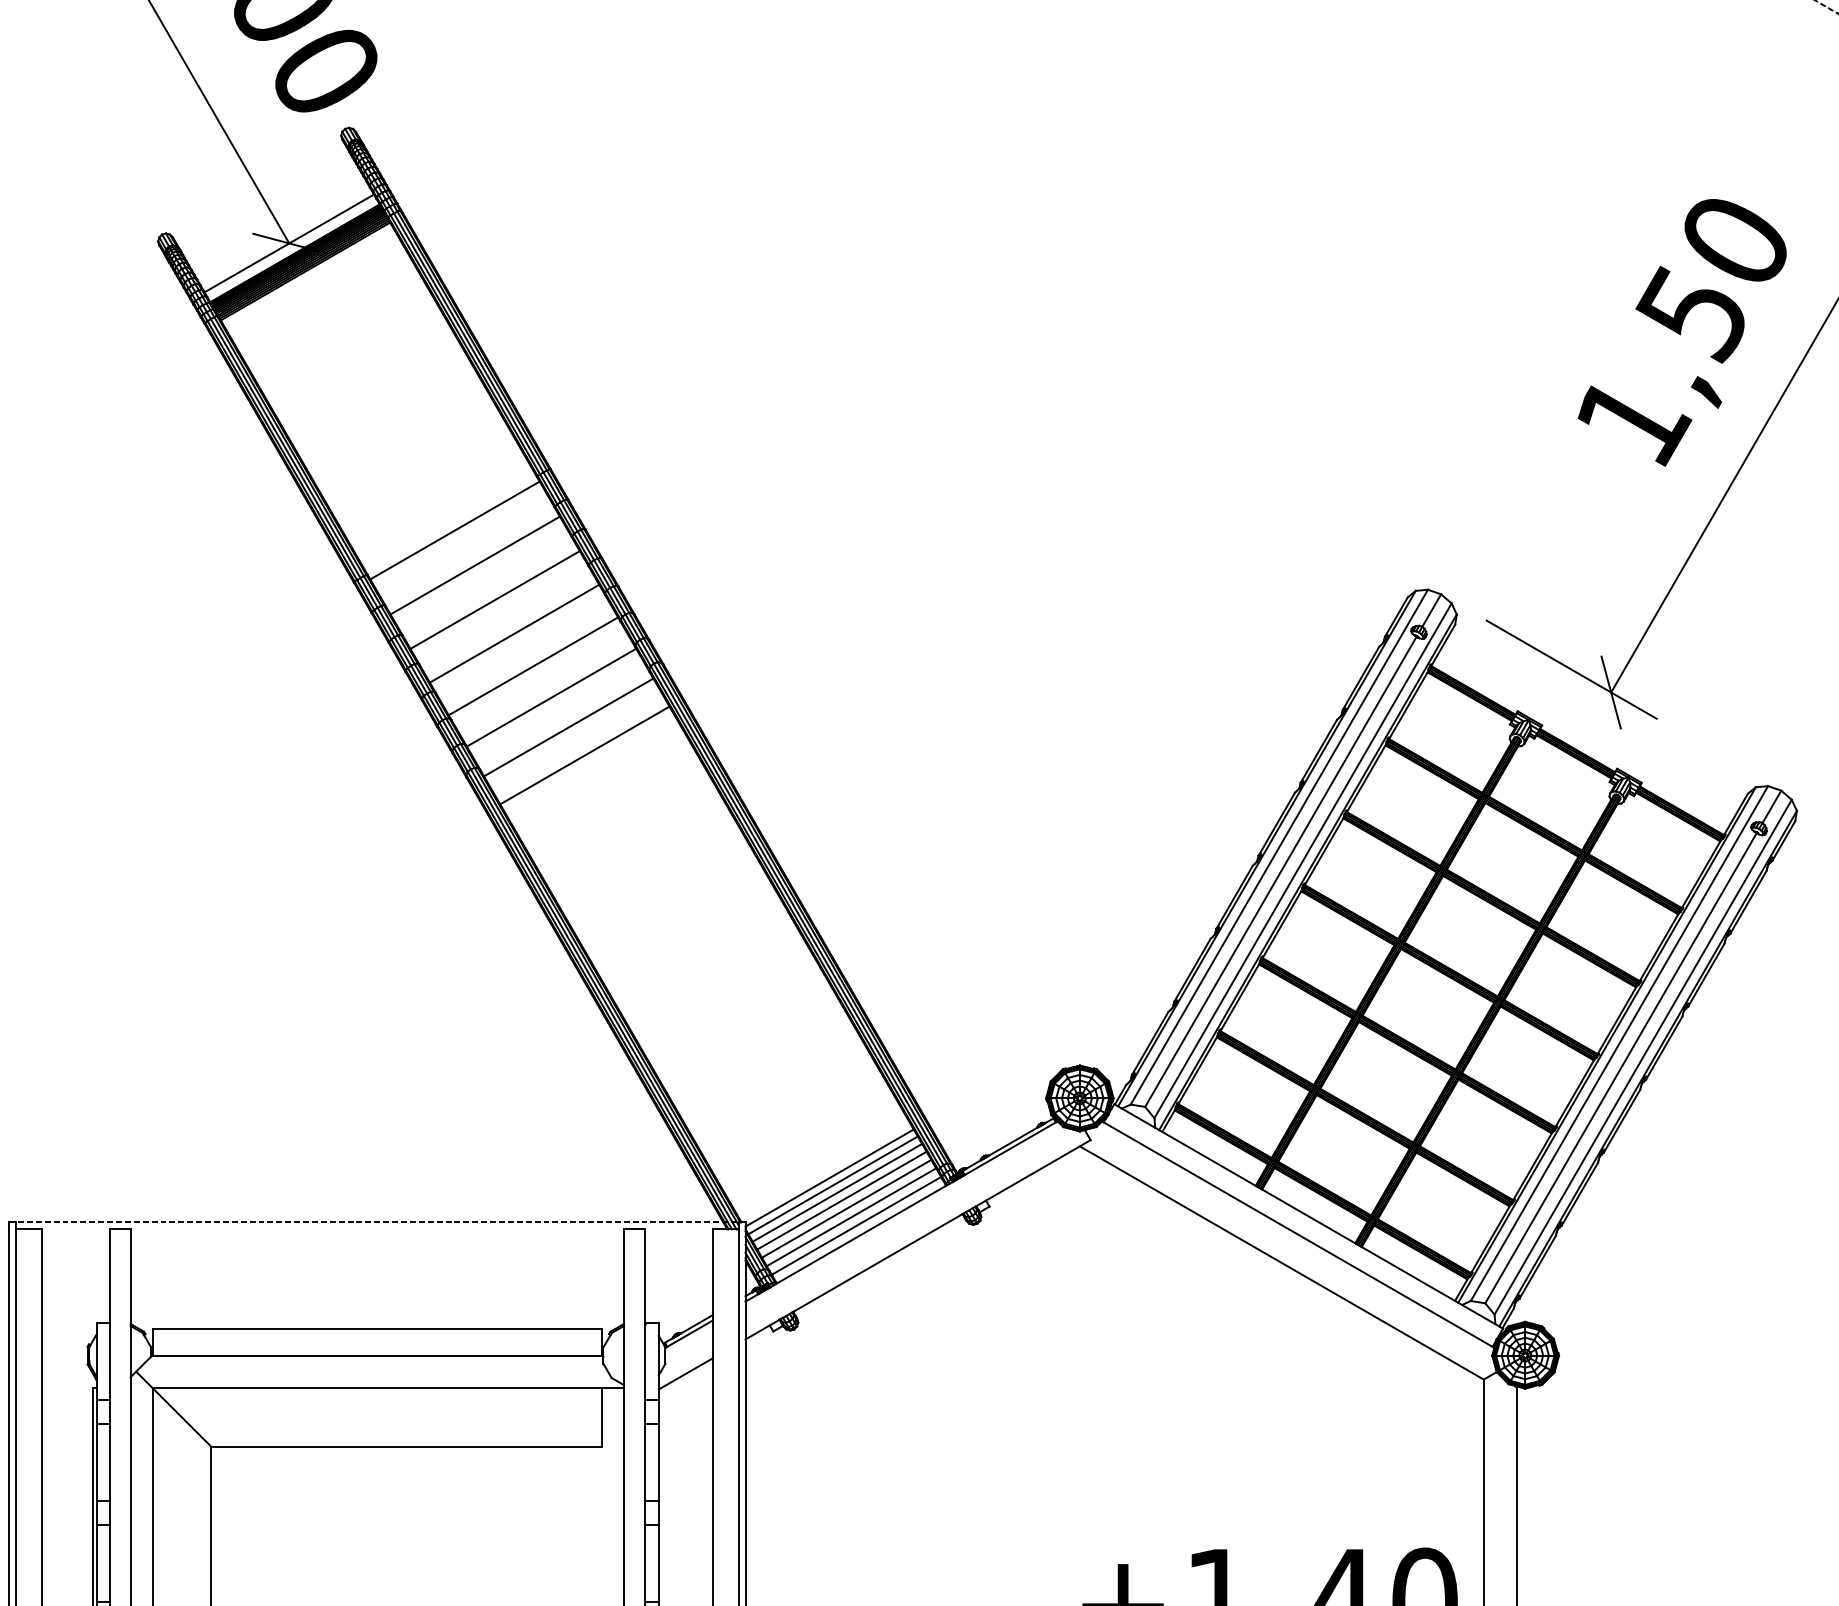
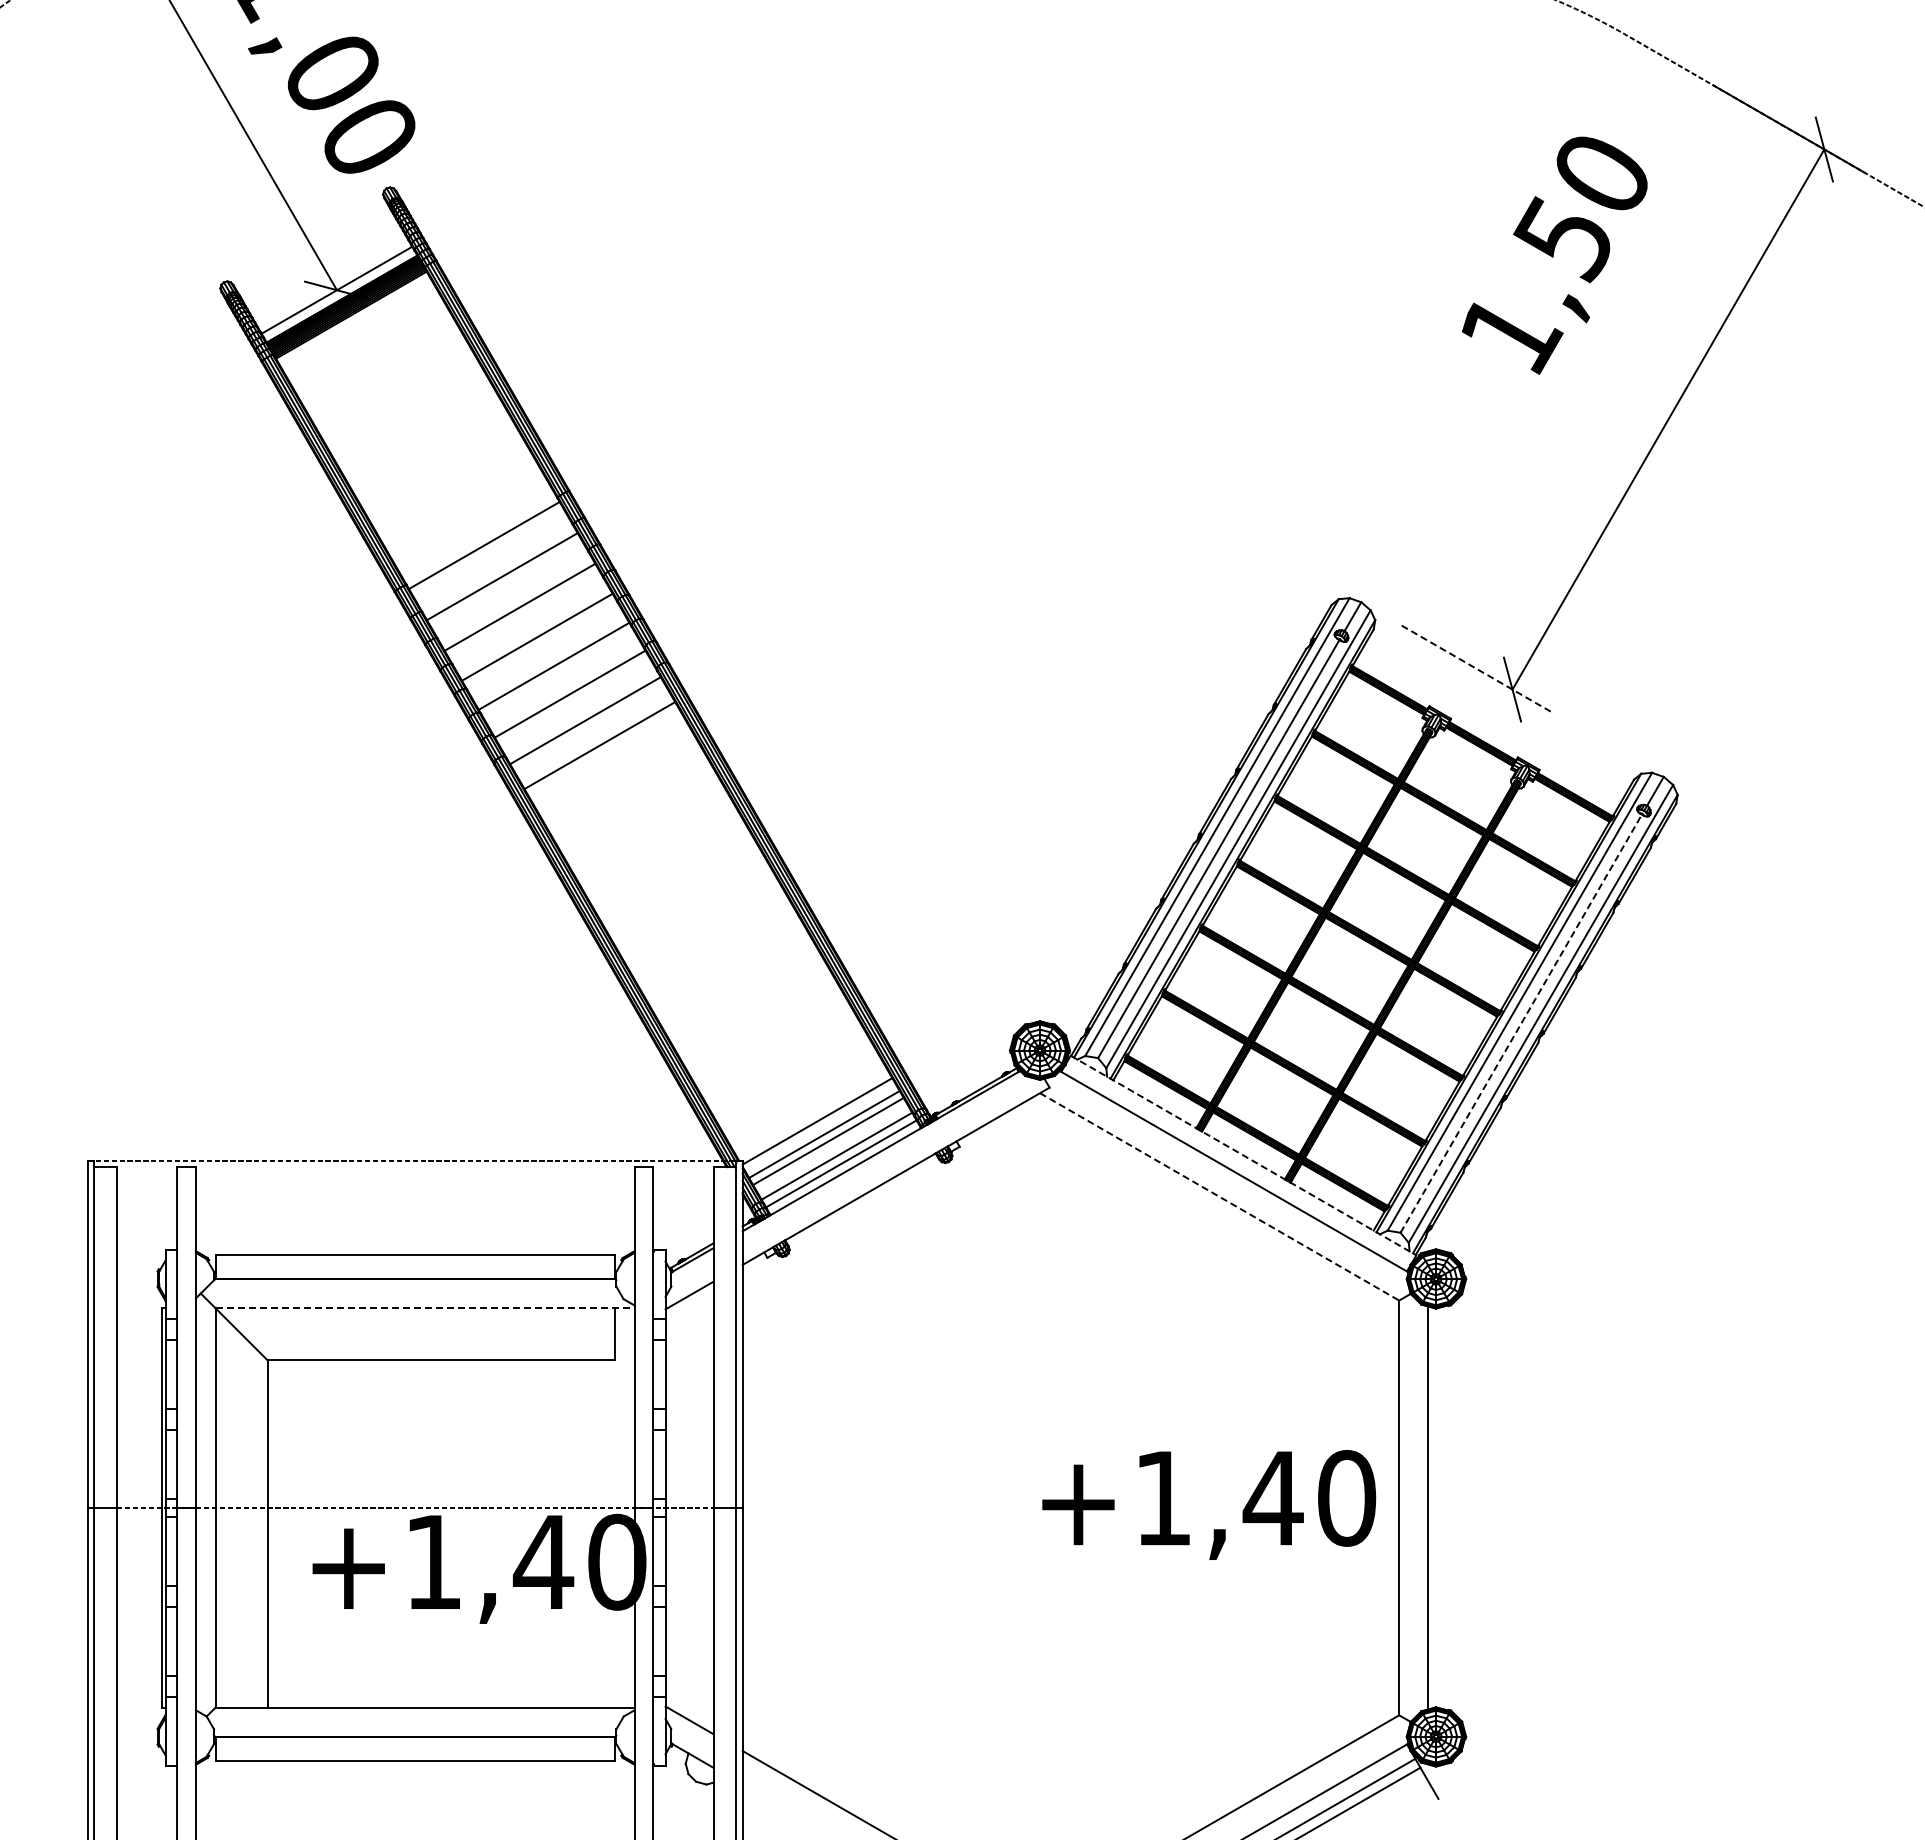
text: (1682, 332) -> (1554, 255), moved
line: (1571, 669) -> (1477, 669), solid -> dashed
line: (1621, 1067) -> (1521, 1023), solid -> dashed
line: (833, 1184) -> (820, 1127), removed
line: (846, 1208) -> (832, 1148), removed
line: (1308, 1216) -> (1243, 1155), solid -> dashed
line: (1282, 1263) -> (1220, 1197), solid -> dashed
line: (388, 1388) -> (425, 1308), solid -> dashed

